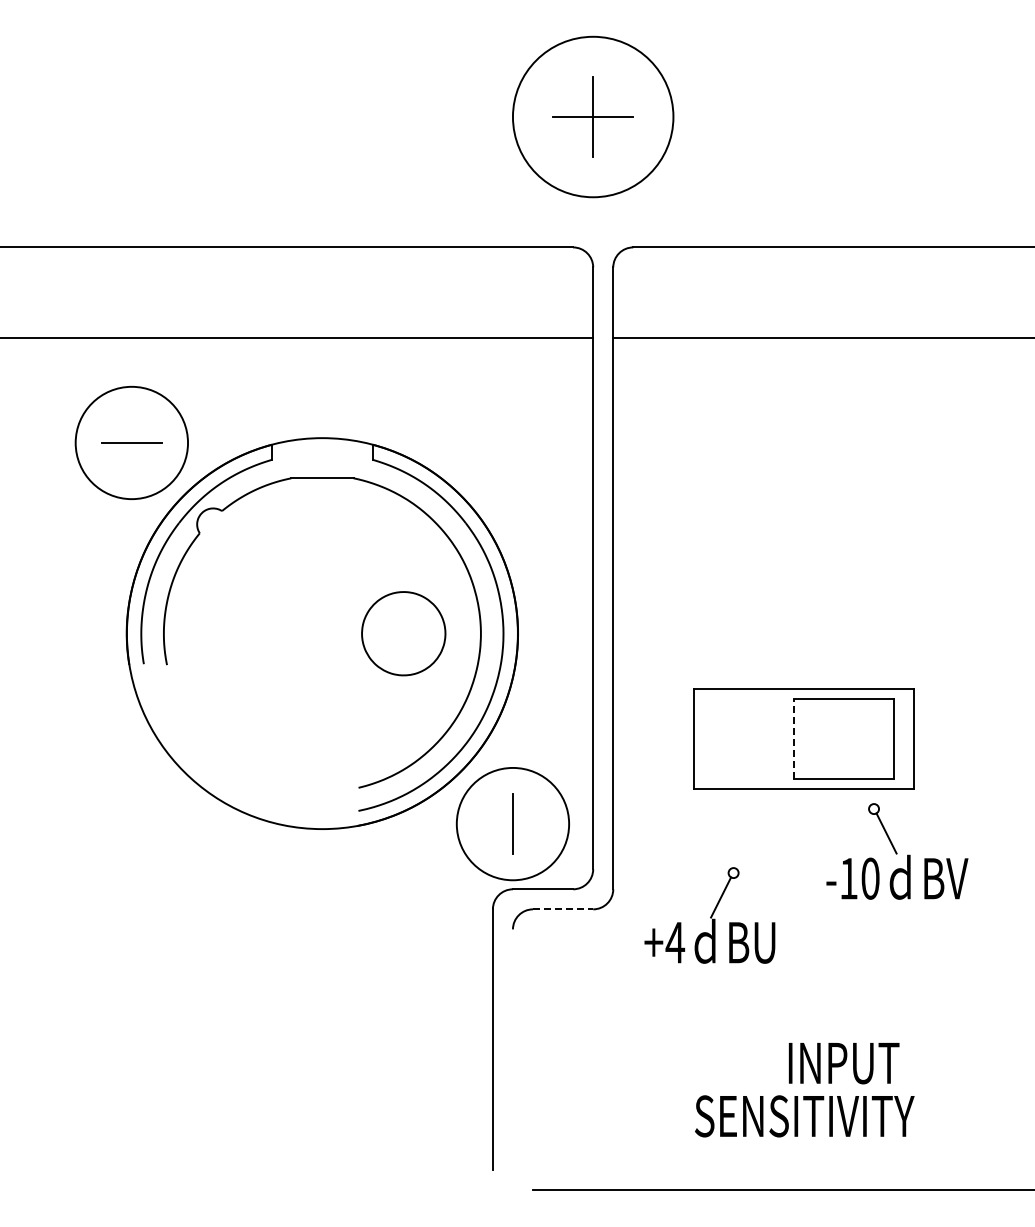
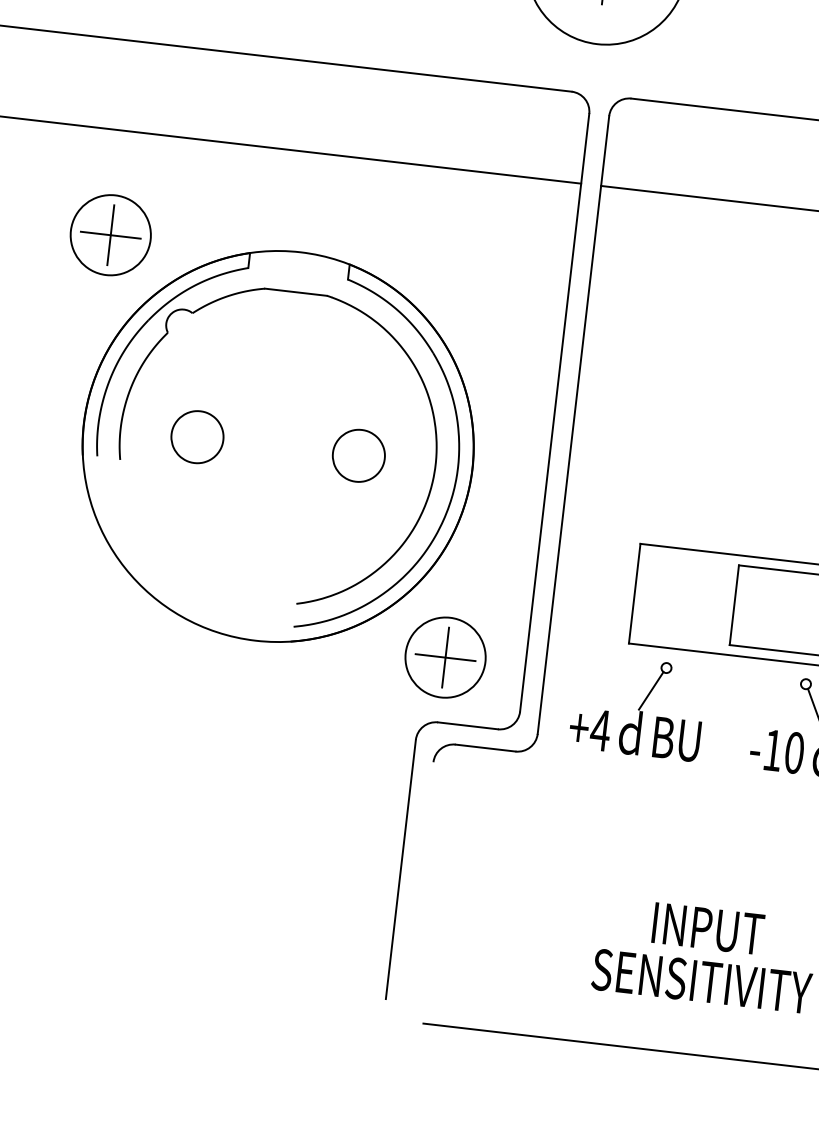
circle: (131, 442) -> (110, 234), size x0.71
line: (131, 442) -> (110, 234), added
part: (241, 633) -> (197, 437), added
part: (403, 633) -> (358, 455), size x0.62
line: (793, 738) -> (734, 604), dashed -> solid
circle: (512, 823) -> (445, 656), size x0.71
line: (512, 824) -> (445, 657), added
line: (563, 909) -> (485, 748), dashed -> solid
part: (709, 915) -> (637, 707), moved
text: (843, 1063) -> (707, 928), moved

